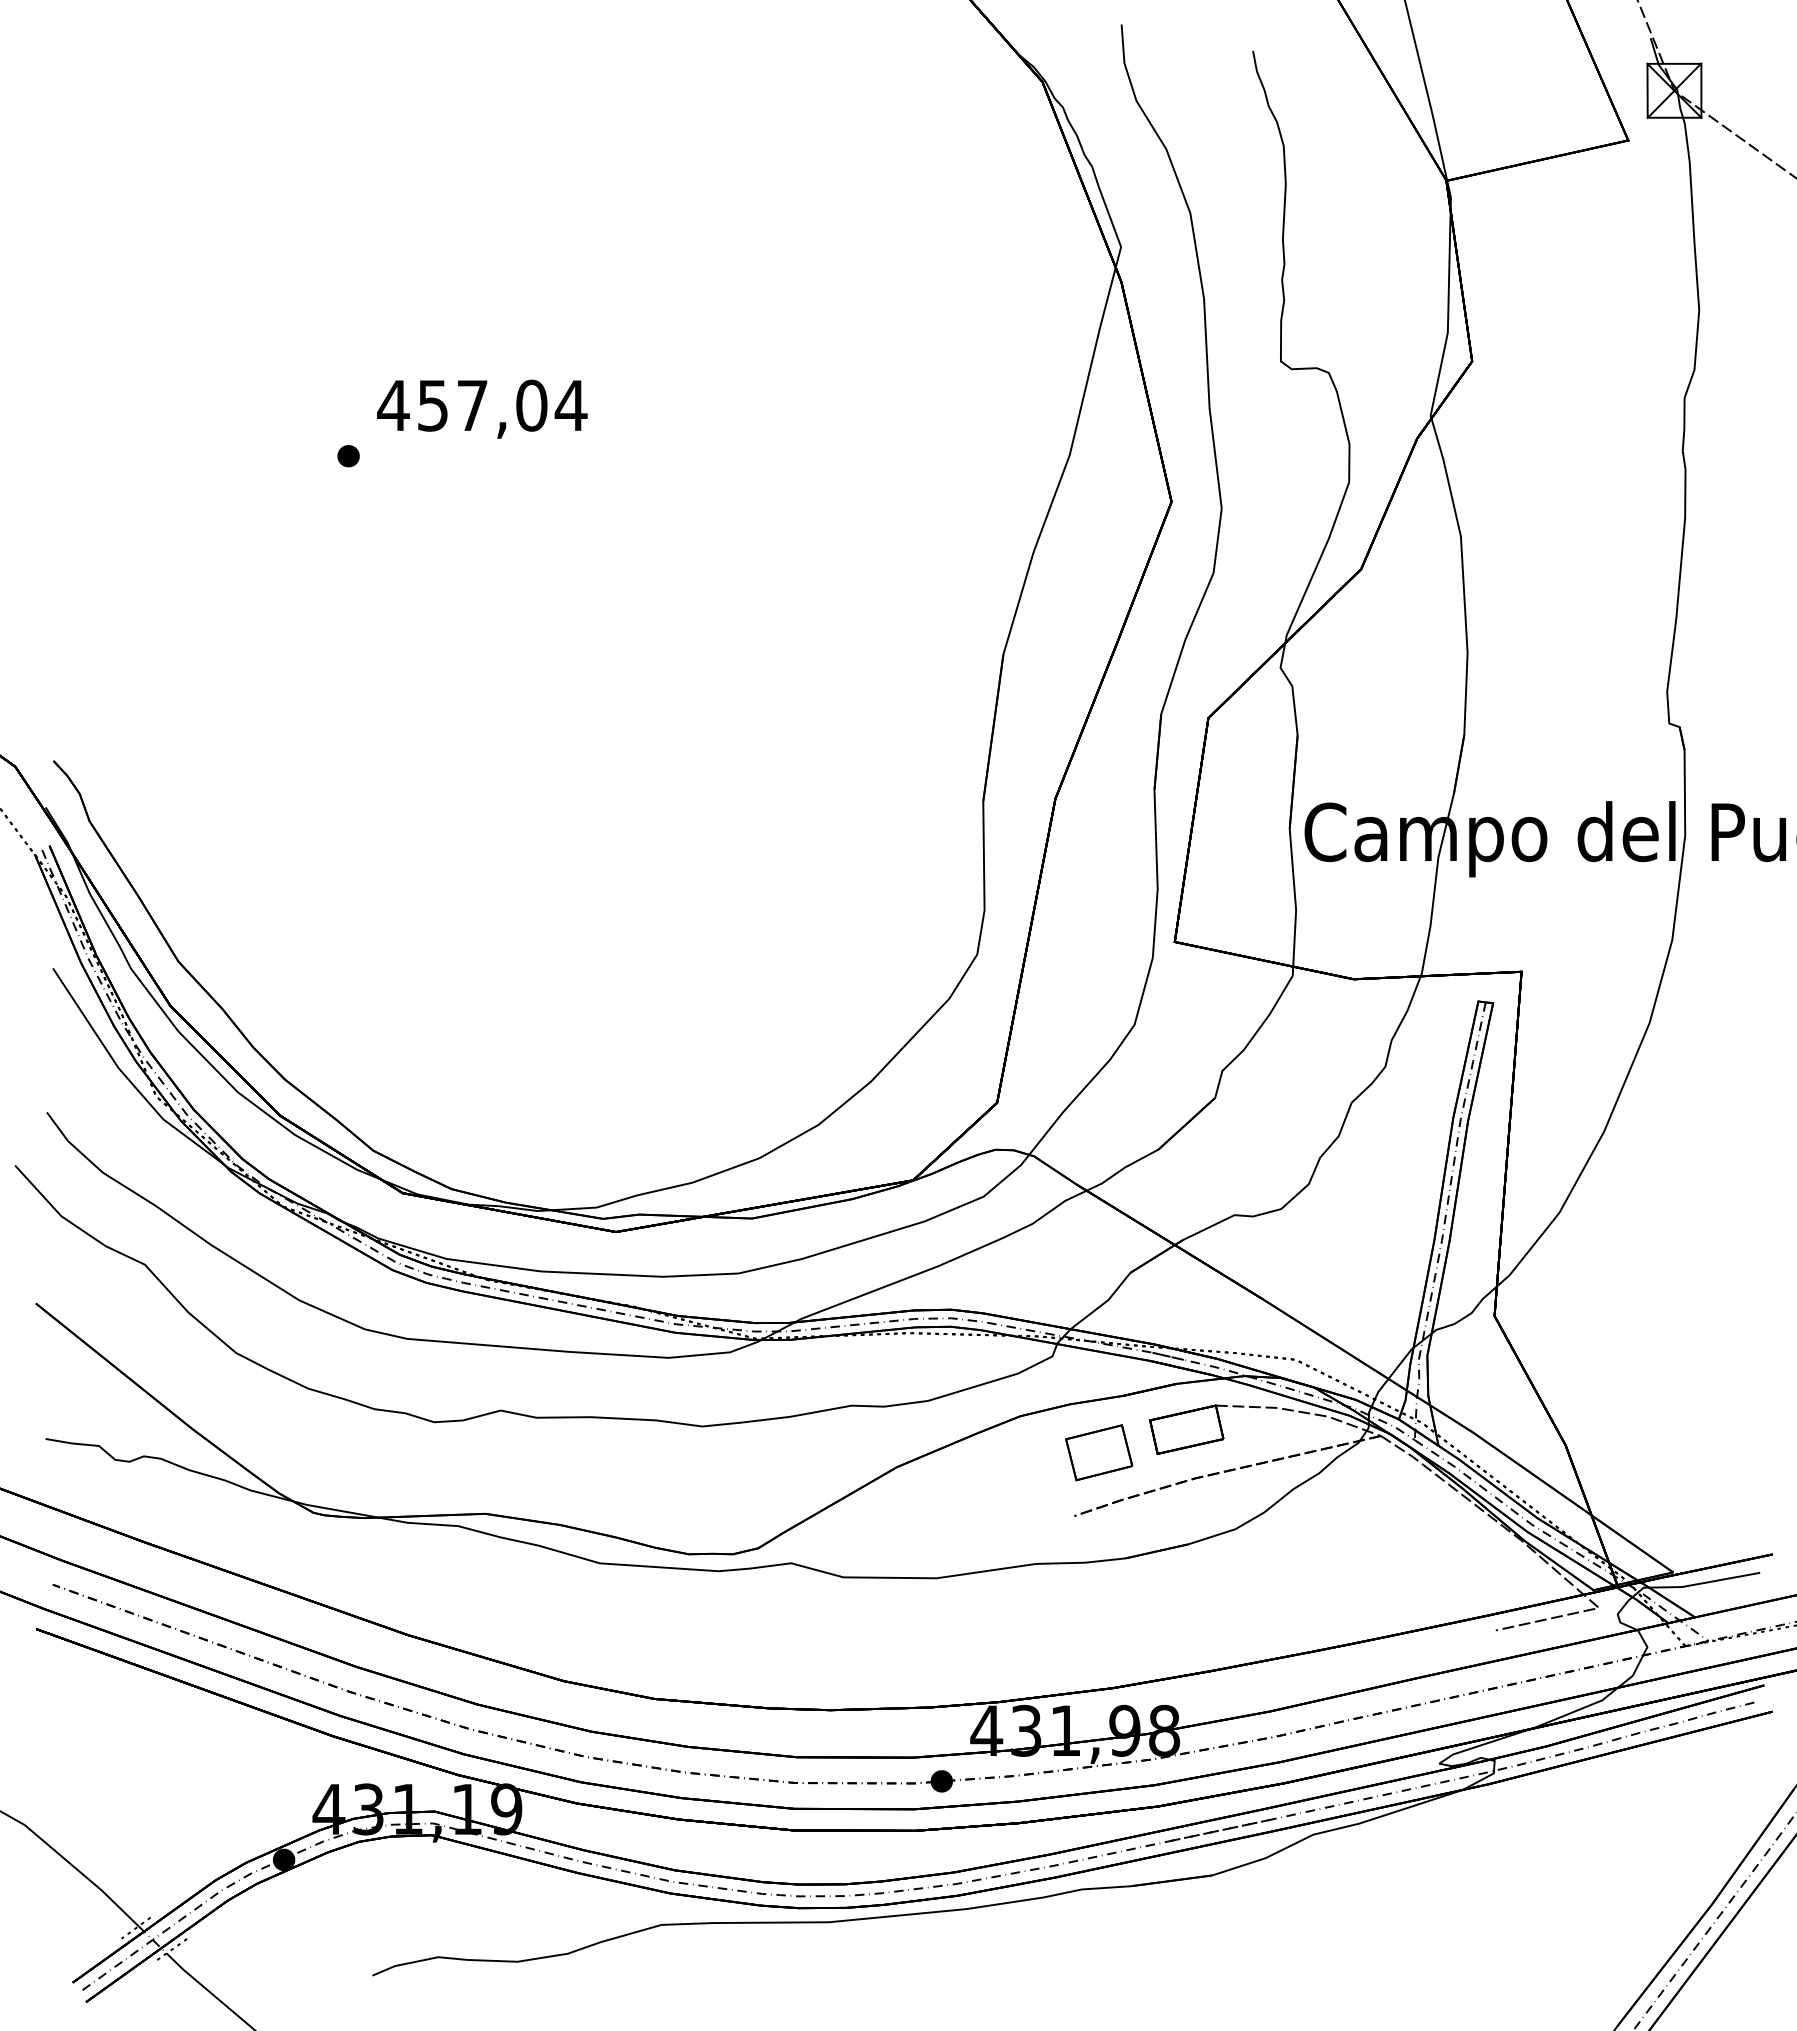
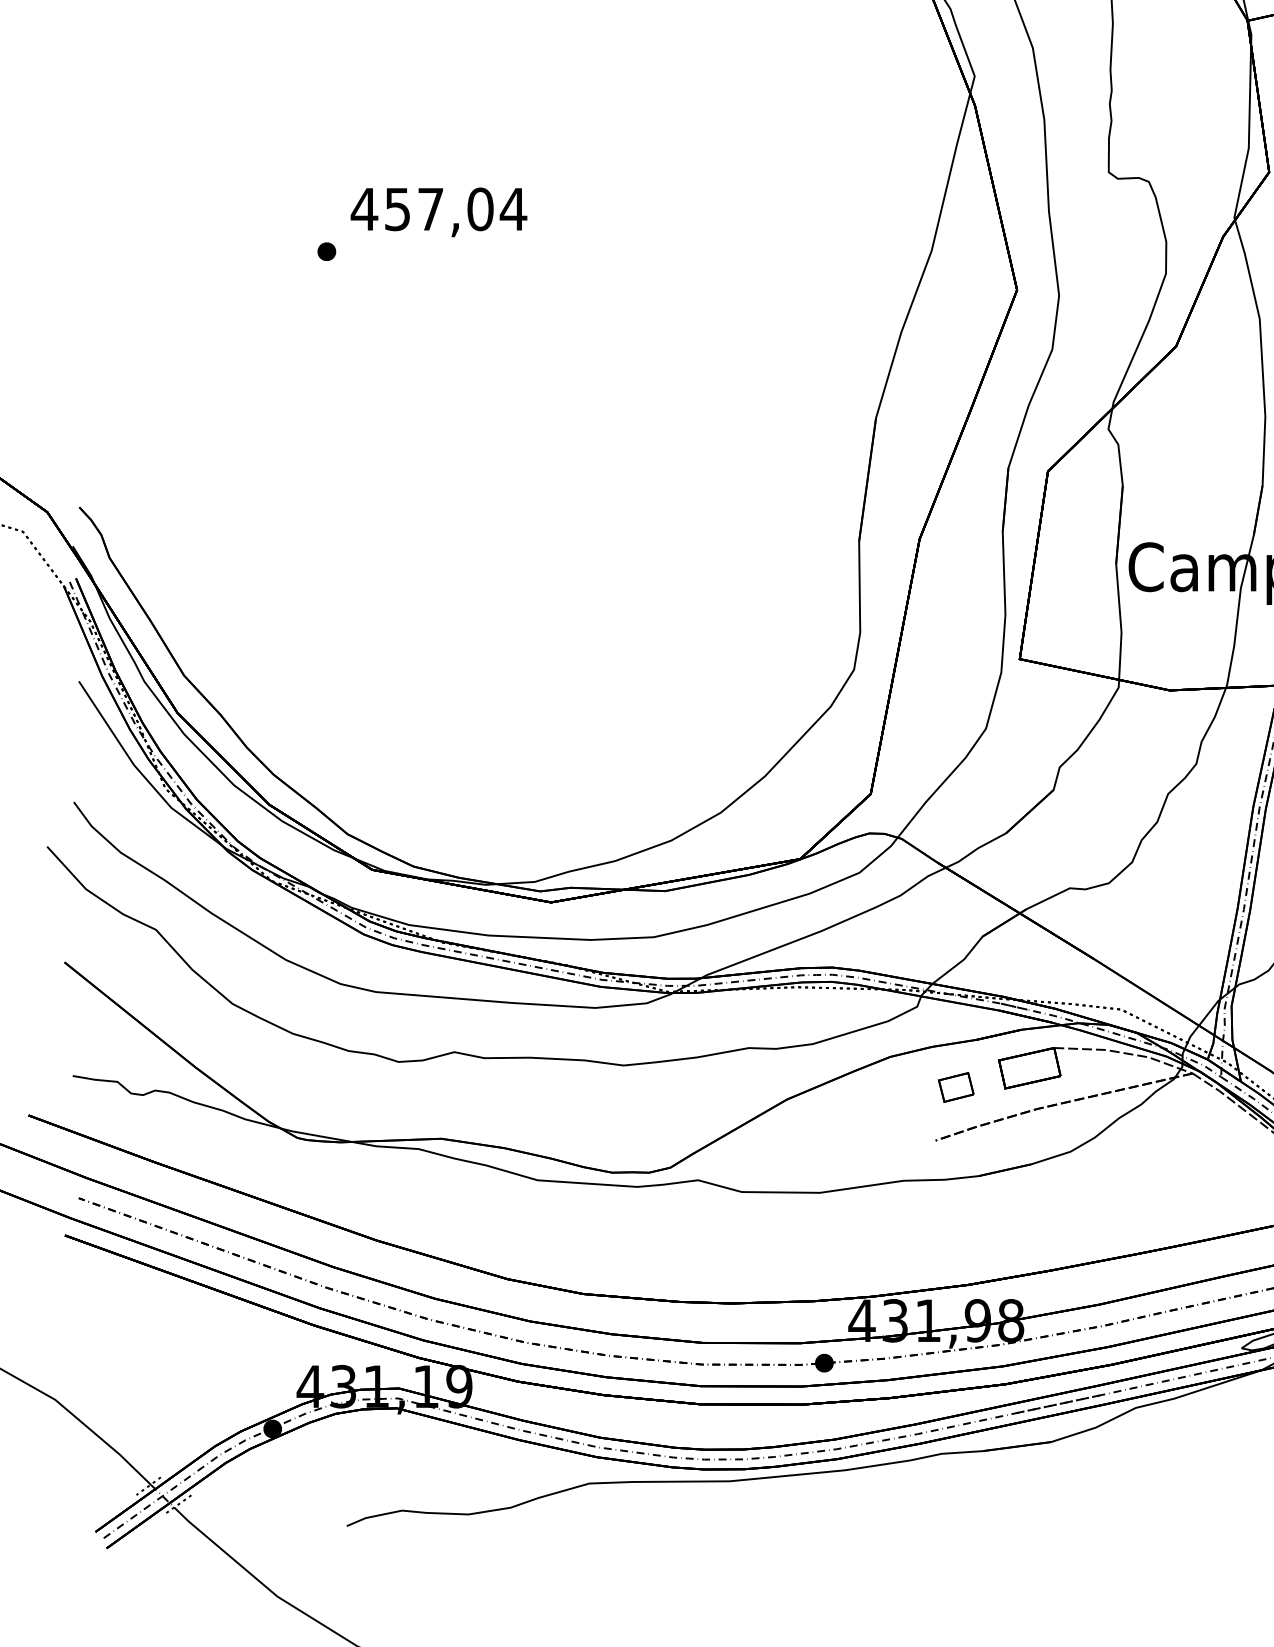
part: (1098, 1452) -> (955, 1087), size x0.62

